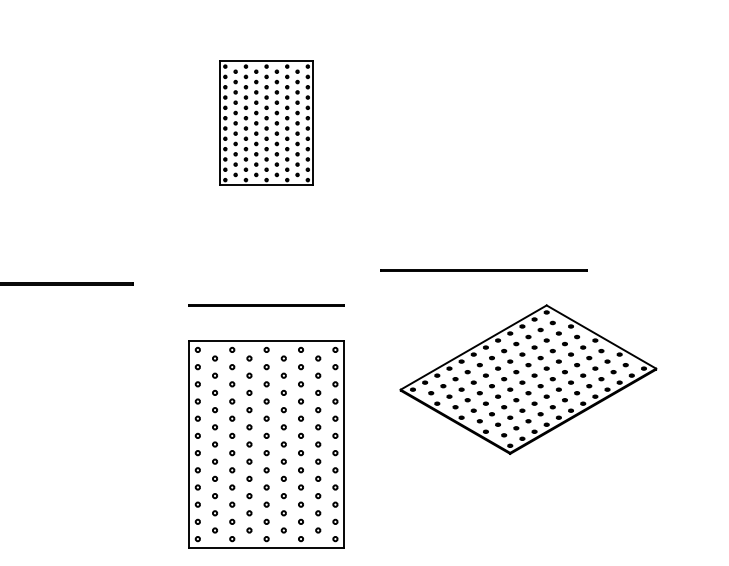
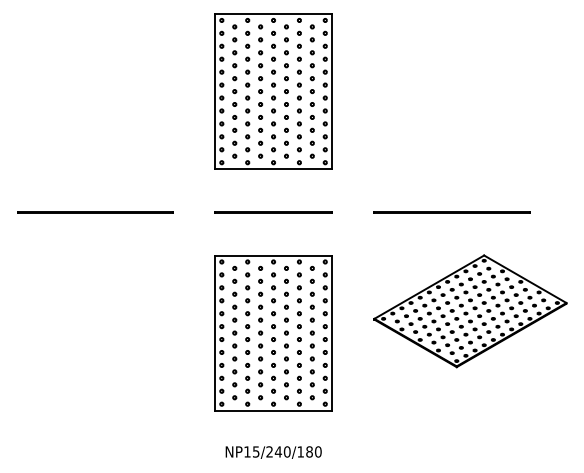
part: (266, 123) -> (273, 91), size x1.67
line: (483, 270) -> (451, 212), moved
line: (266, 305) -> (273, 212), moved
part: (528, 379) -> (470, 311), moved

